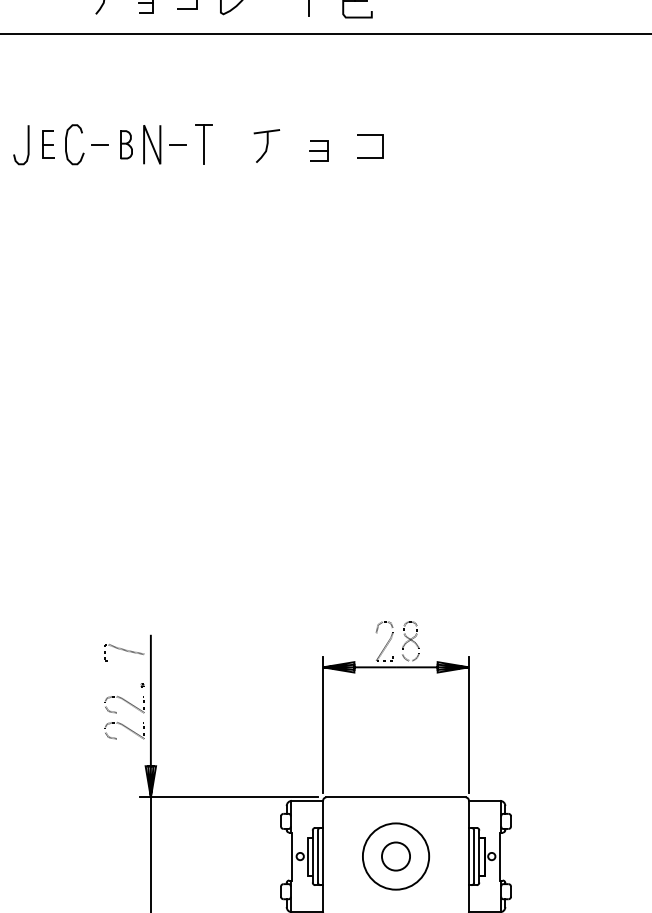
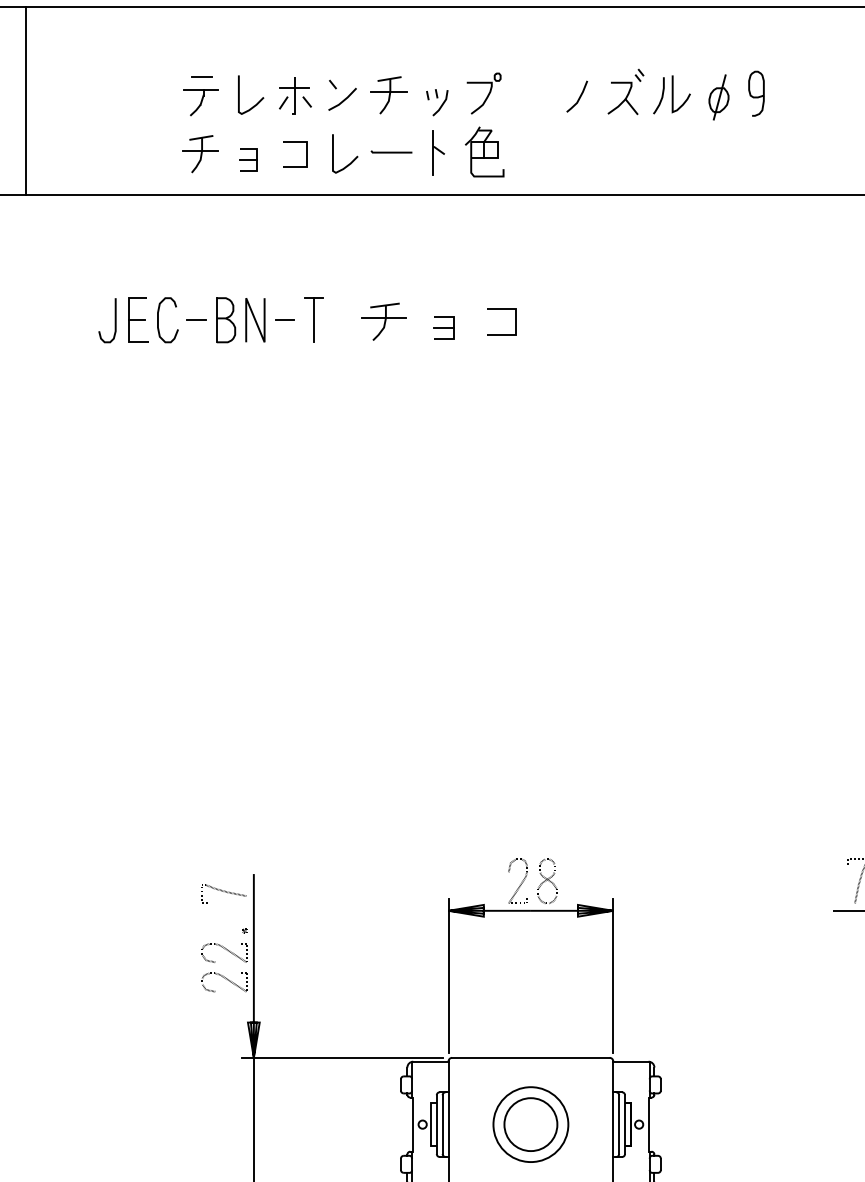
line: (266, 143) -> (384, 318), added
part: (48, 144) -> (138, 319), size x1.43
part: (126, 144) -> (226, 320), size x1.43
circle: (395, 856) -> (530, 1124), size x1.67

